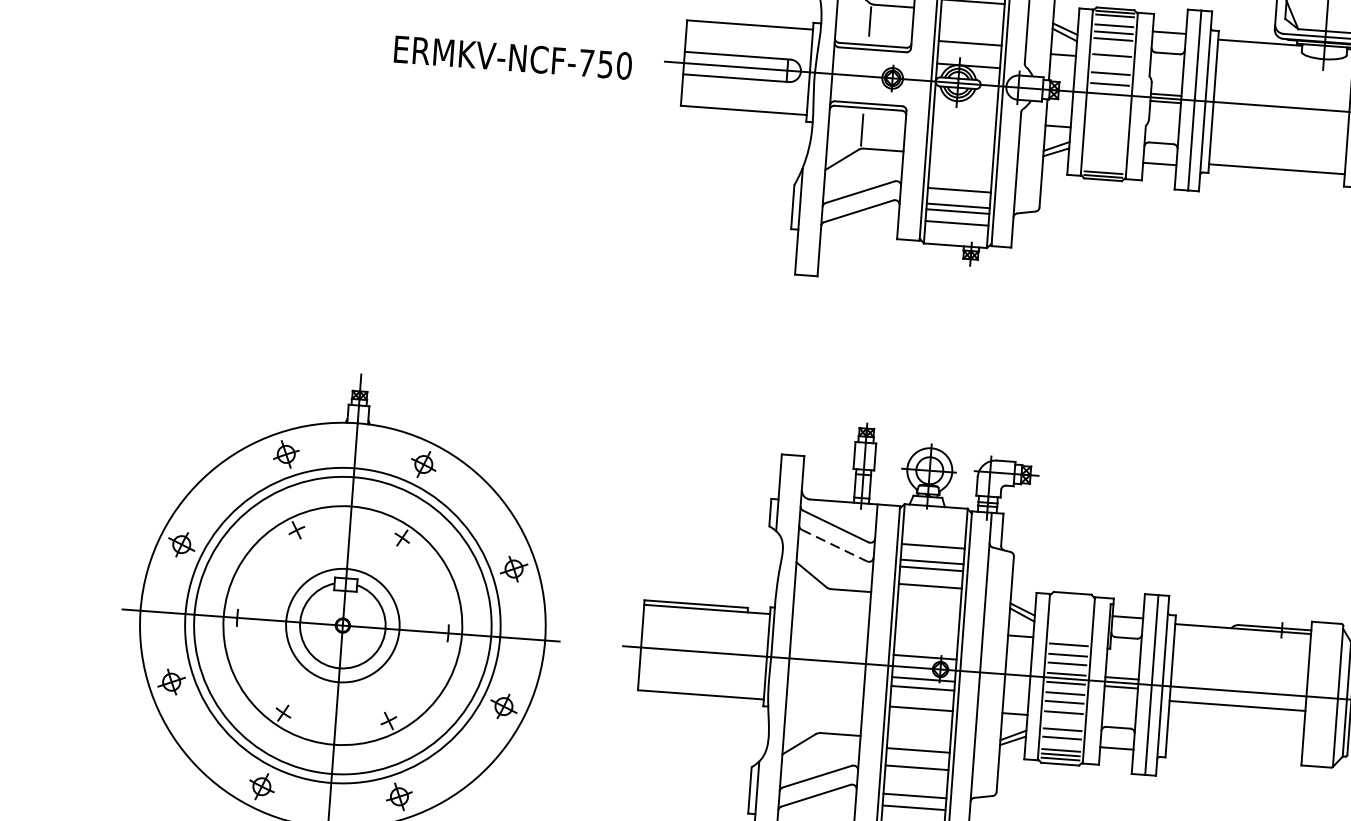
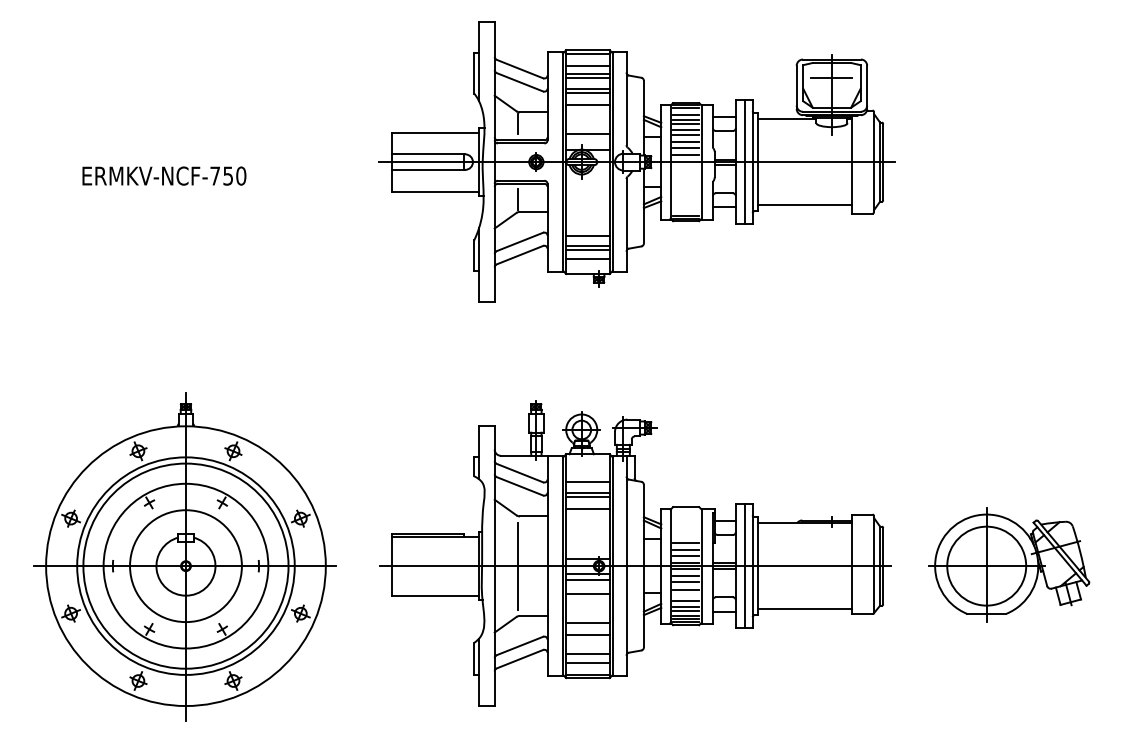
line: (1113, 47) -> (686, 129), added
text: (513, 56) -> (164, 175), moved
line: (1111, 64) -> (686, 141), added
line: (835, 545) -> (520, 486), dashed -> solid
circle: (342, 626) -> (185, 566), size x1.43
line: (823, 661) -> (518, 566), added
line: (1237, 706) -> (805, 609), moved
line: (1062, 744) -> (686, 611), added

